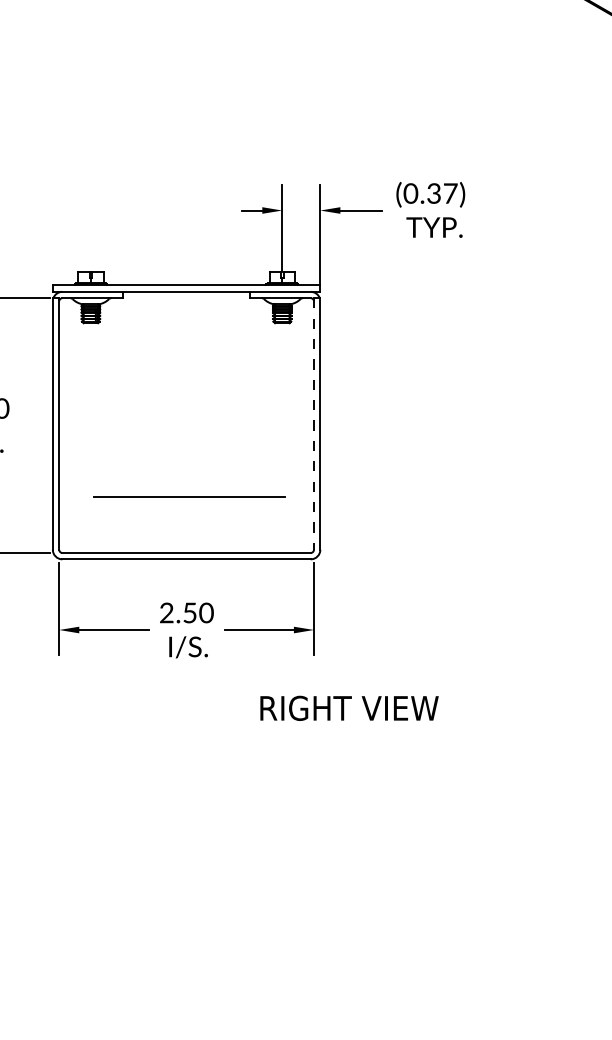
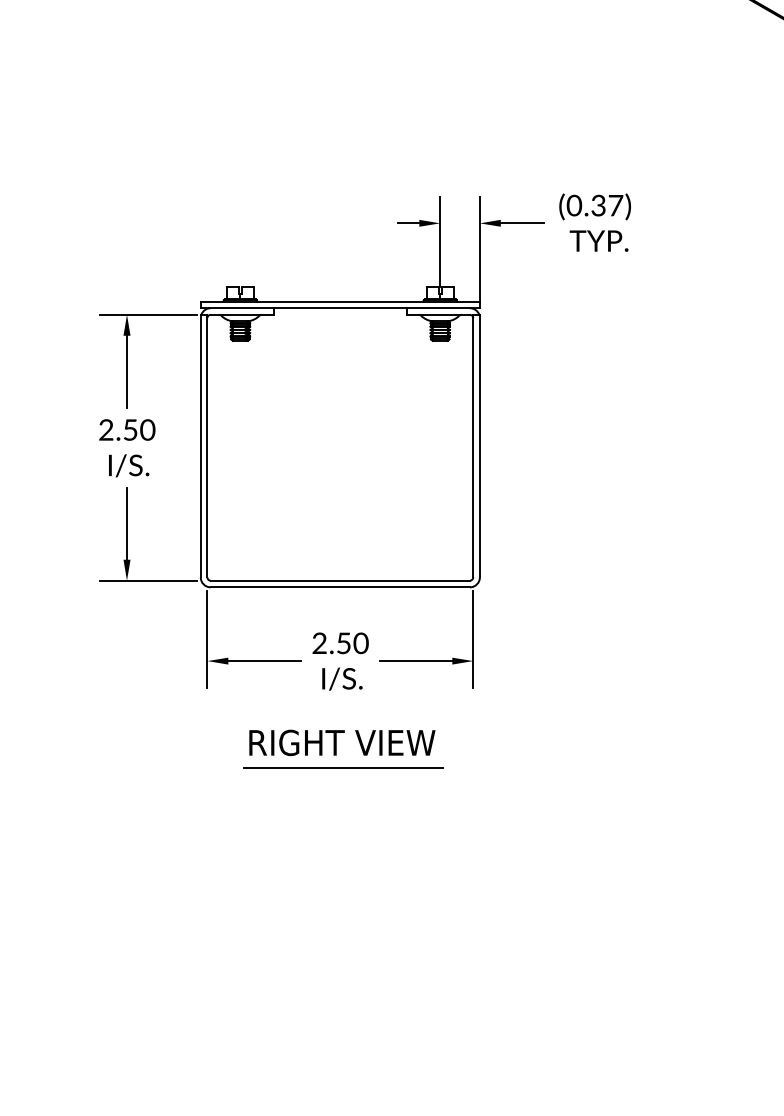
line: (314, 424) -> (473, 446), dashed -> solid
line: (189, 496) -> (343, 767), moved
text: (349, 707) -> (342, 742), moved

